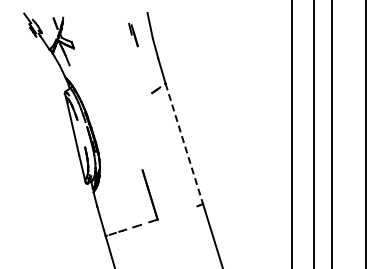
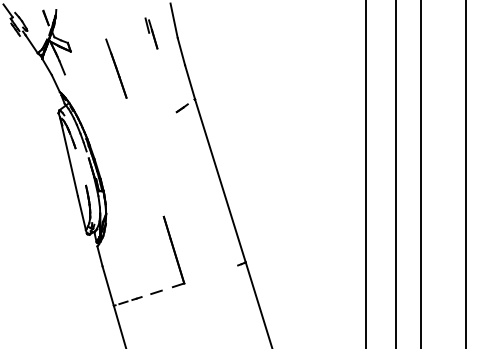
line: (107, 60) -> (116, 67), added
line: (184, 143) -> (220, 180), dashed -> solid

